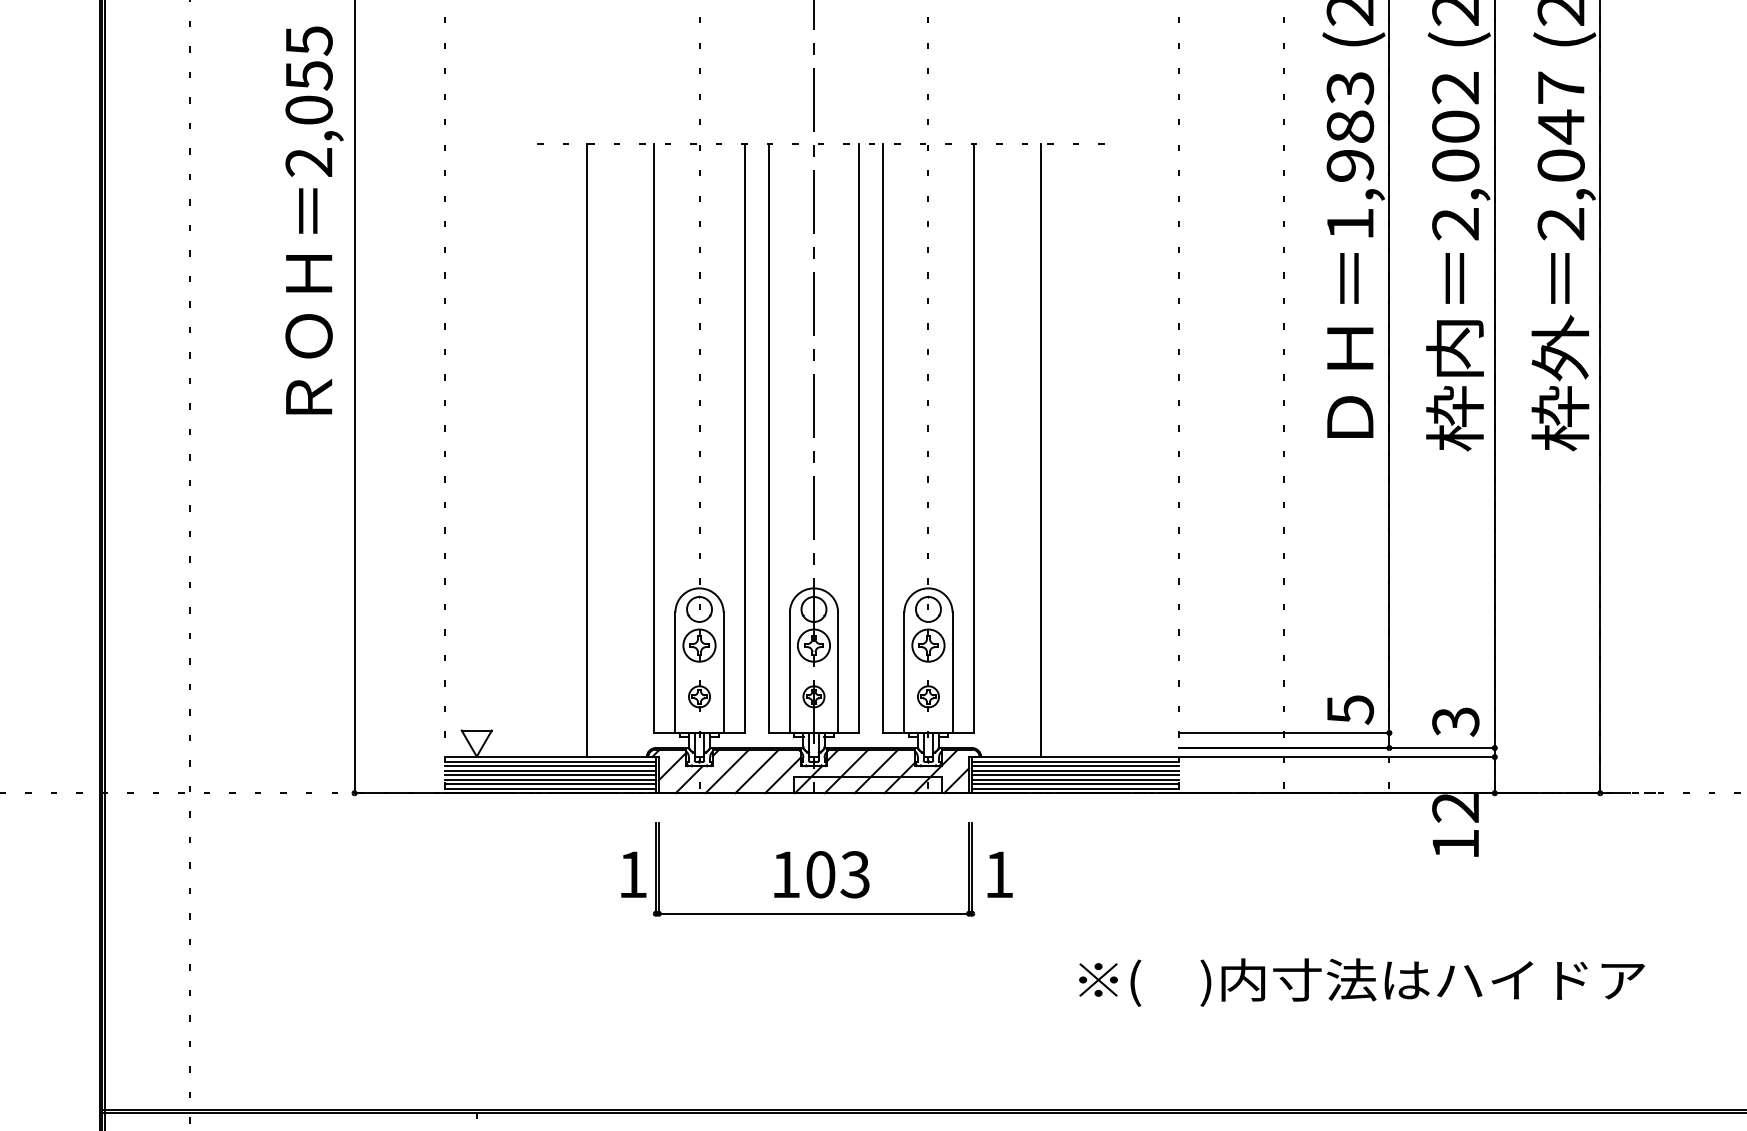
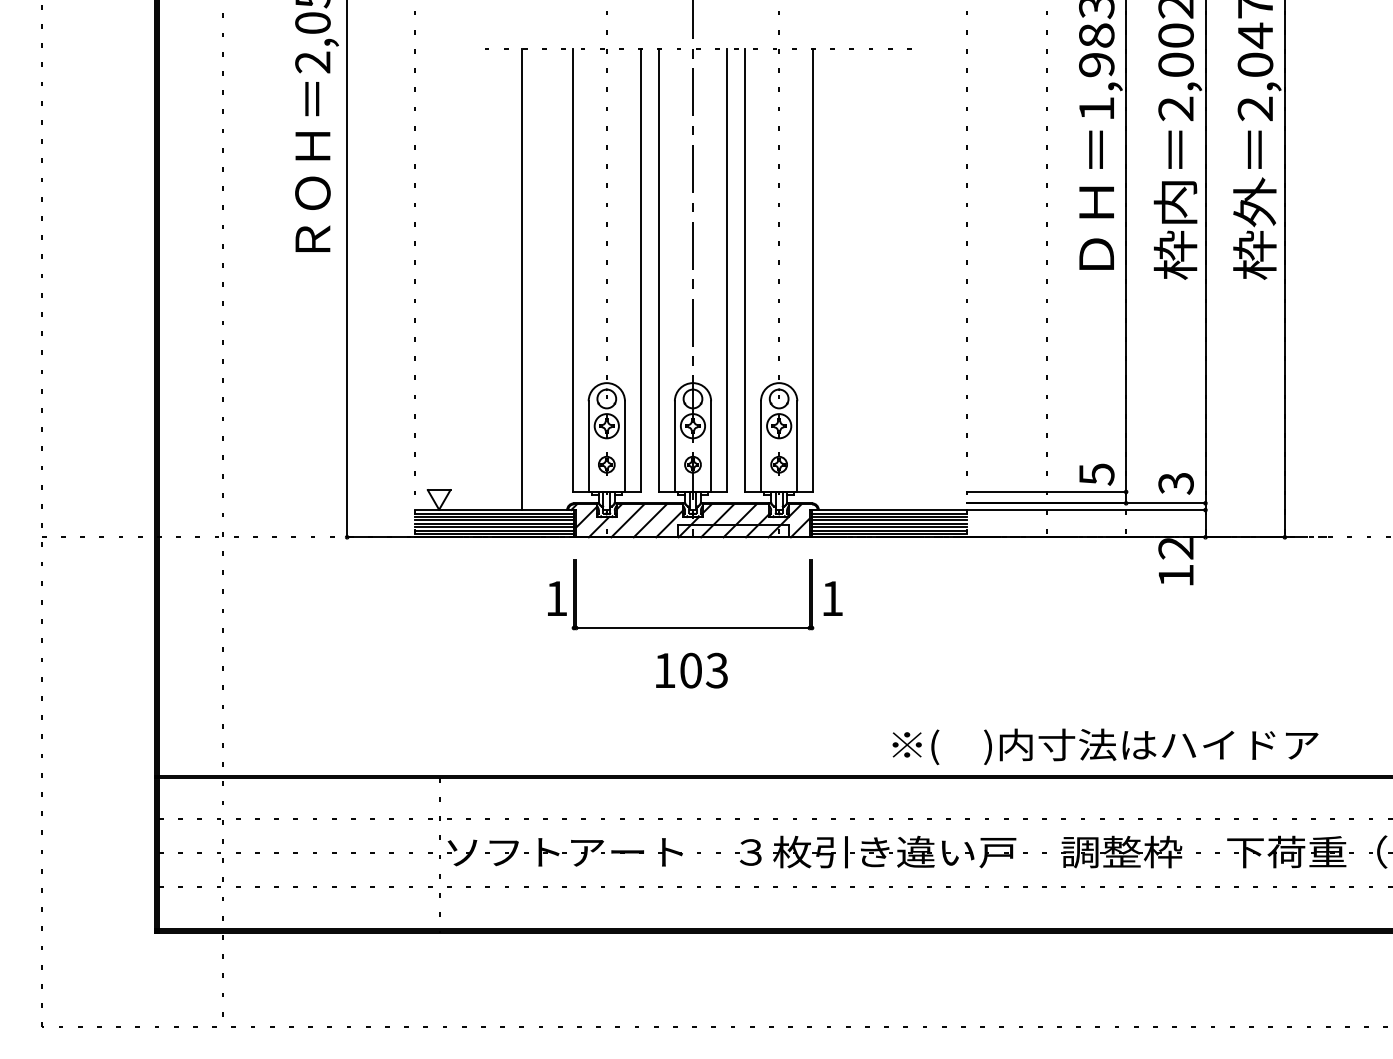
line: (1041, 450) -> (864, 279), removed
text: (821, 874) -> (691, 670), moved
text: (1361, 982) -> (1105, 746), moved

